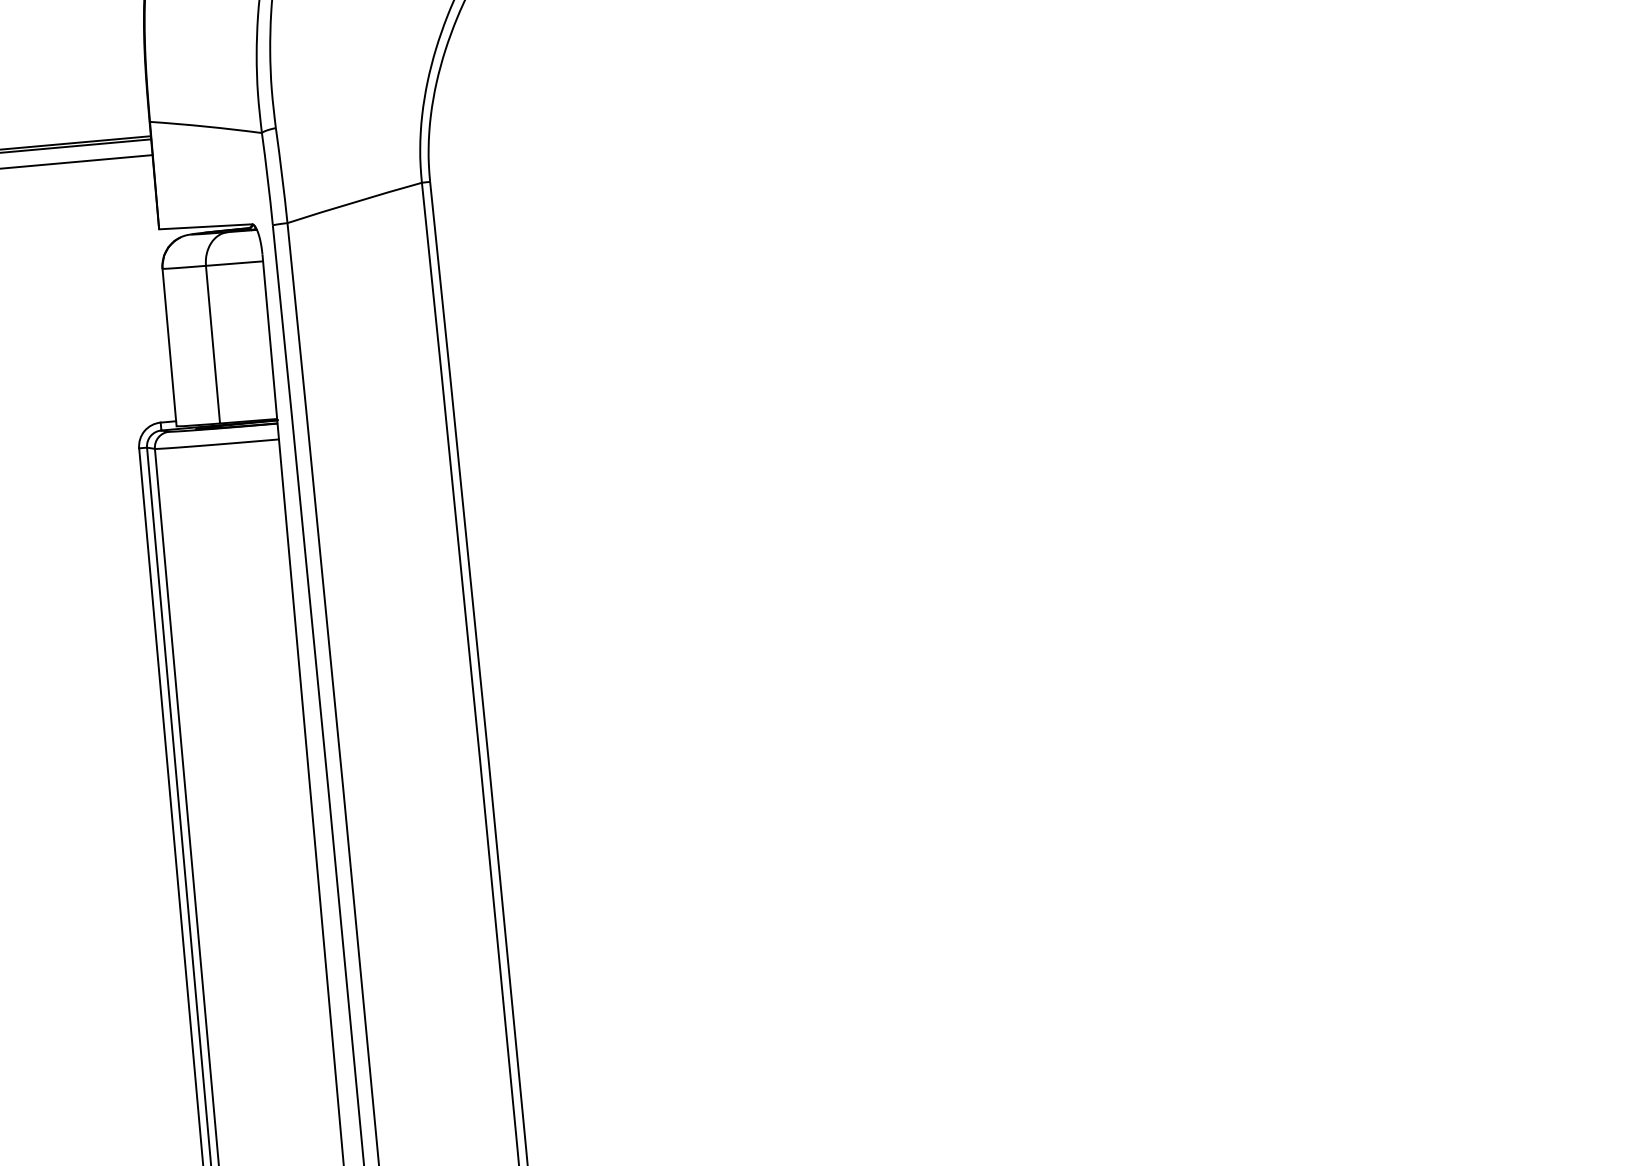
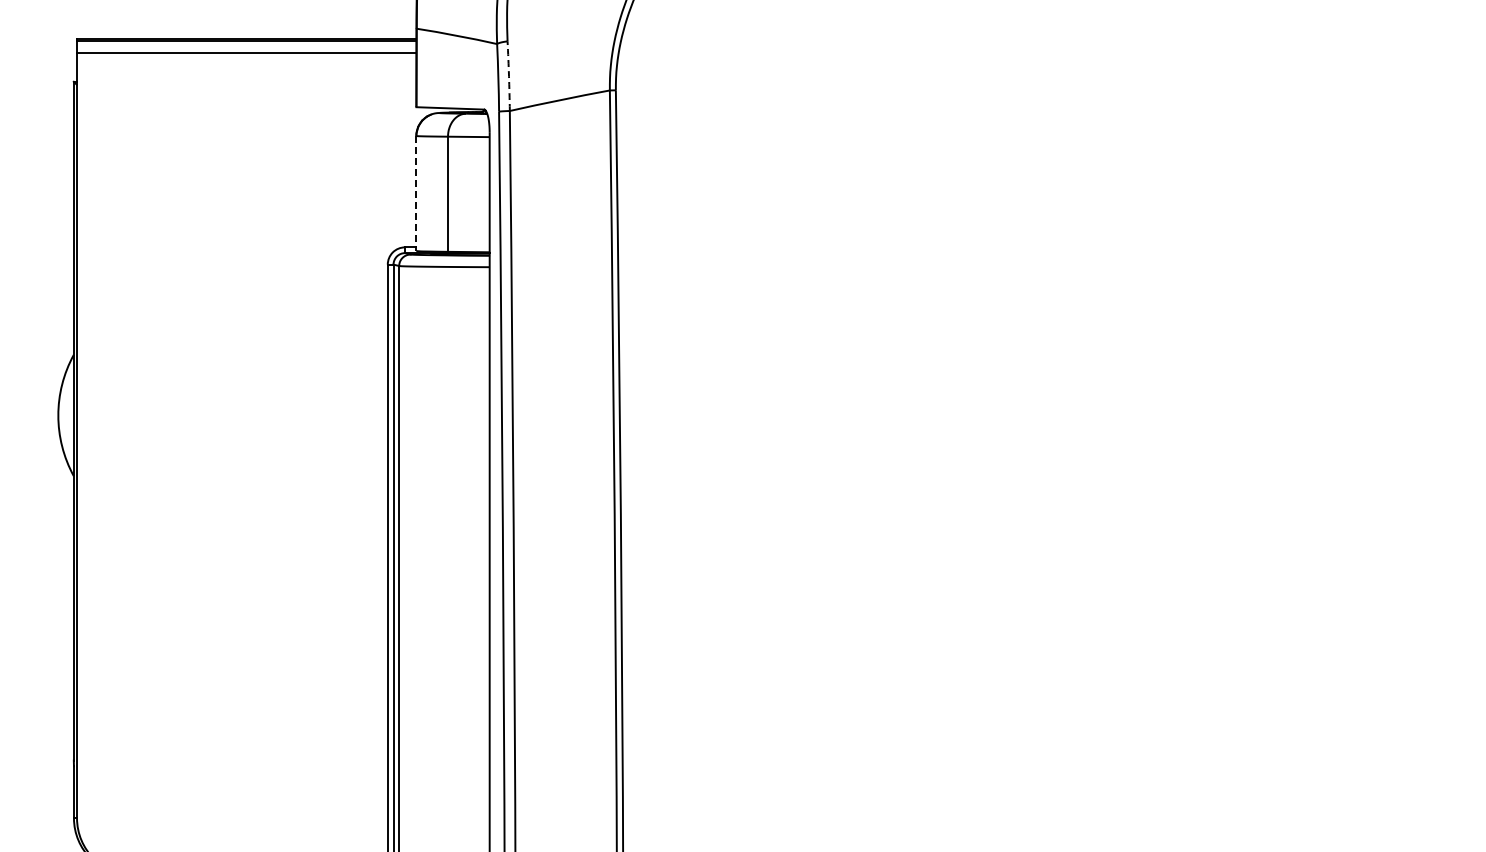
arc: (282, 175) -> (509, 76), solid -> dashed
line: (169, 347) -> (416, 193), solid -> dashed

